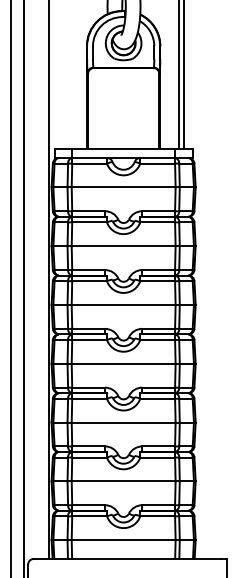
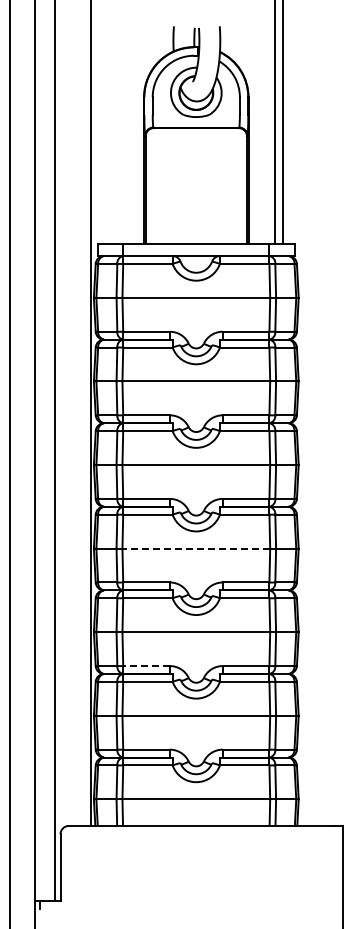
line: (123, 363) -> (196, 548), solid -> dashed
line: (88, 446) -> (146, 666), solid -> dashed

